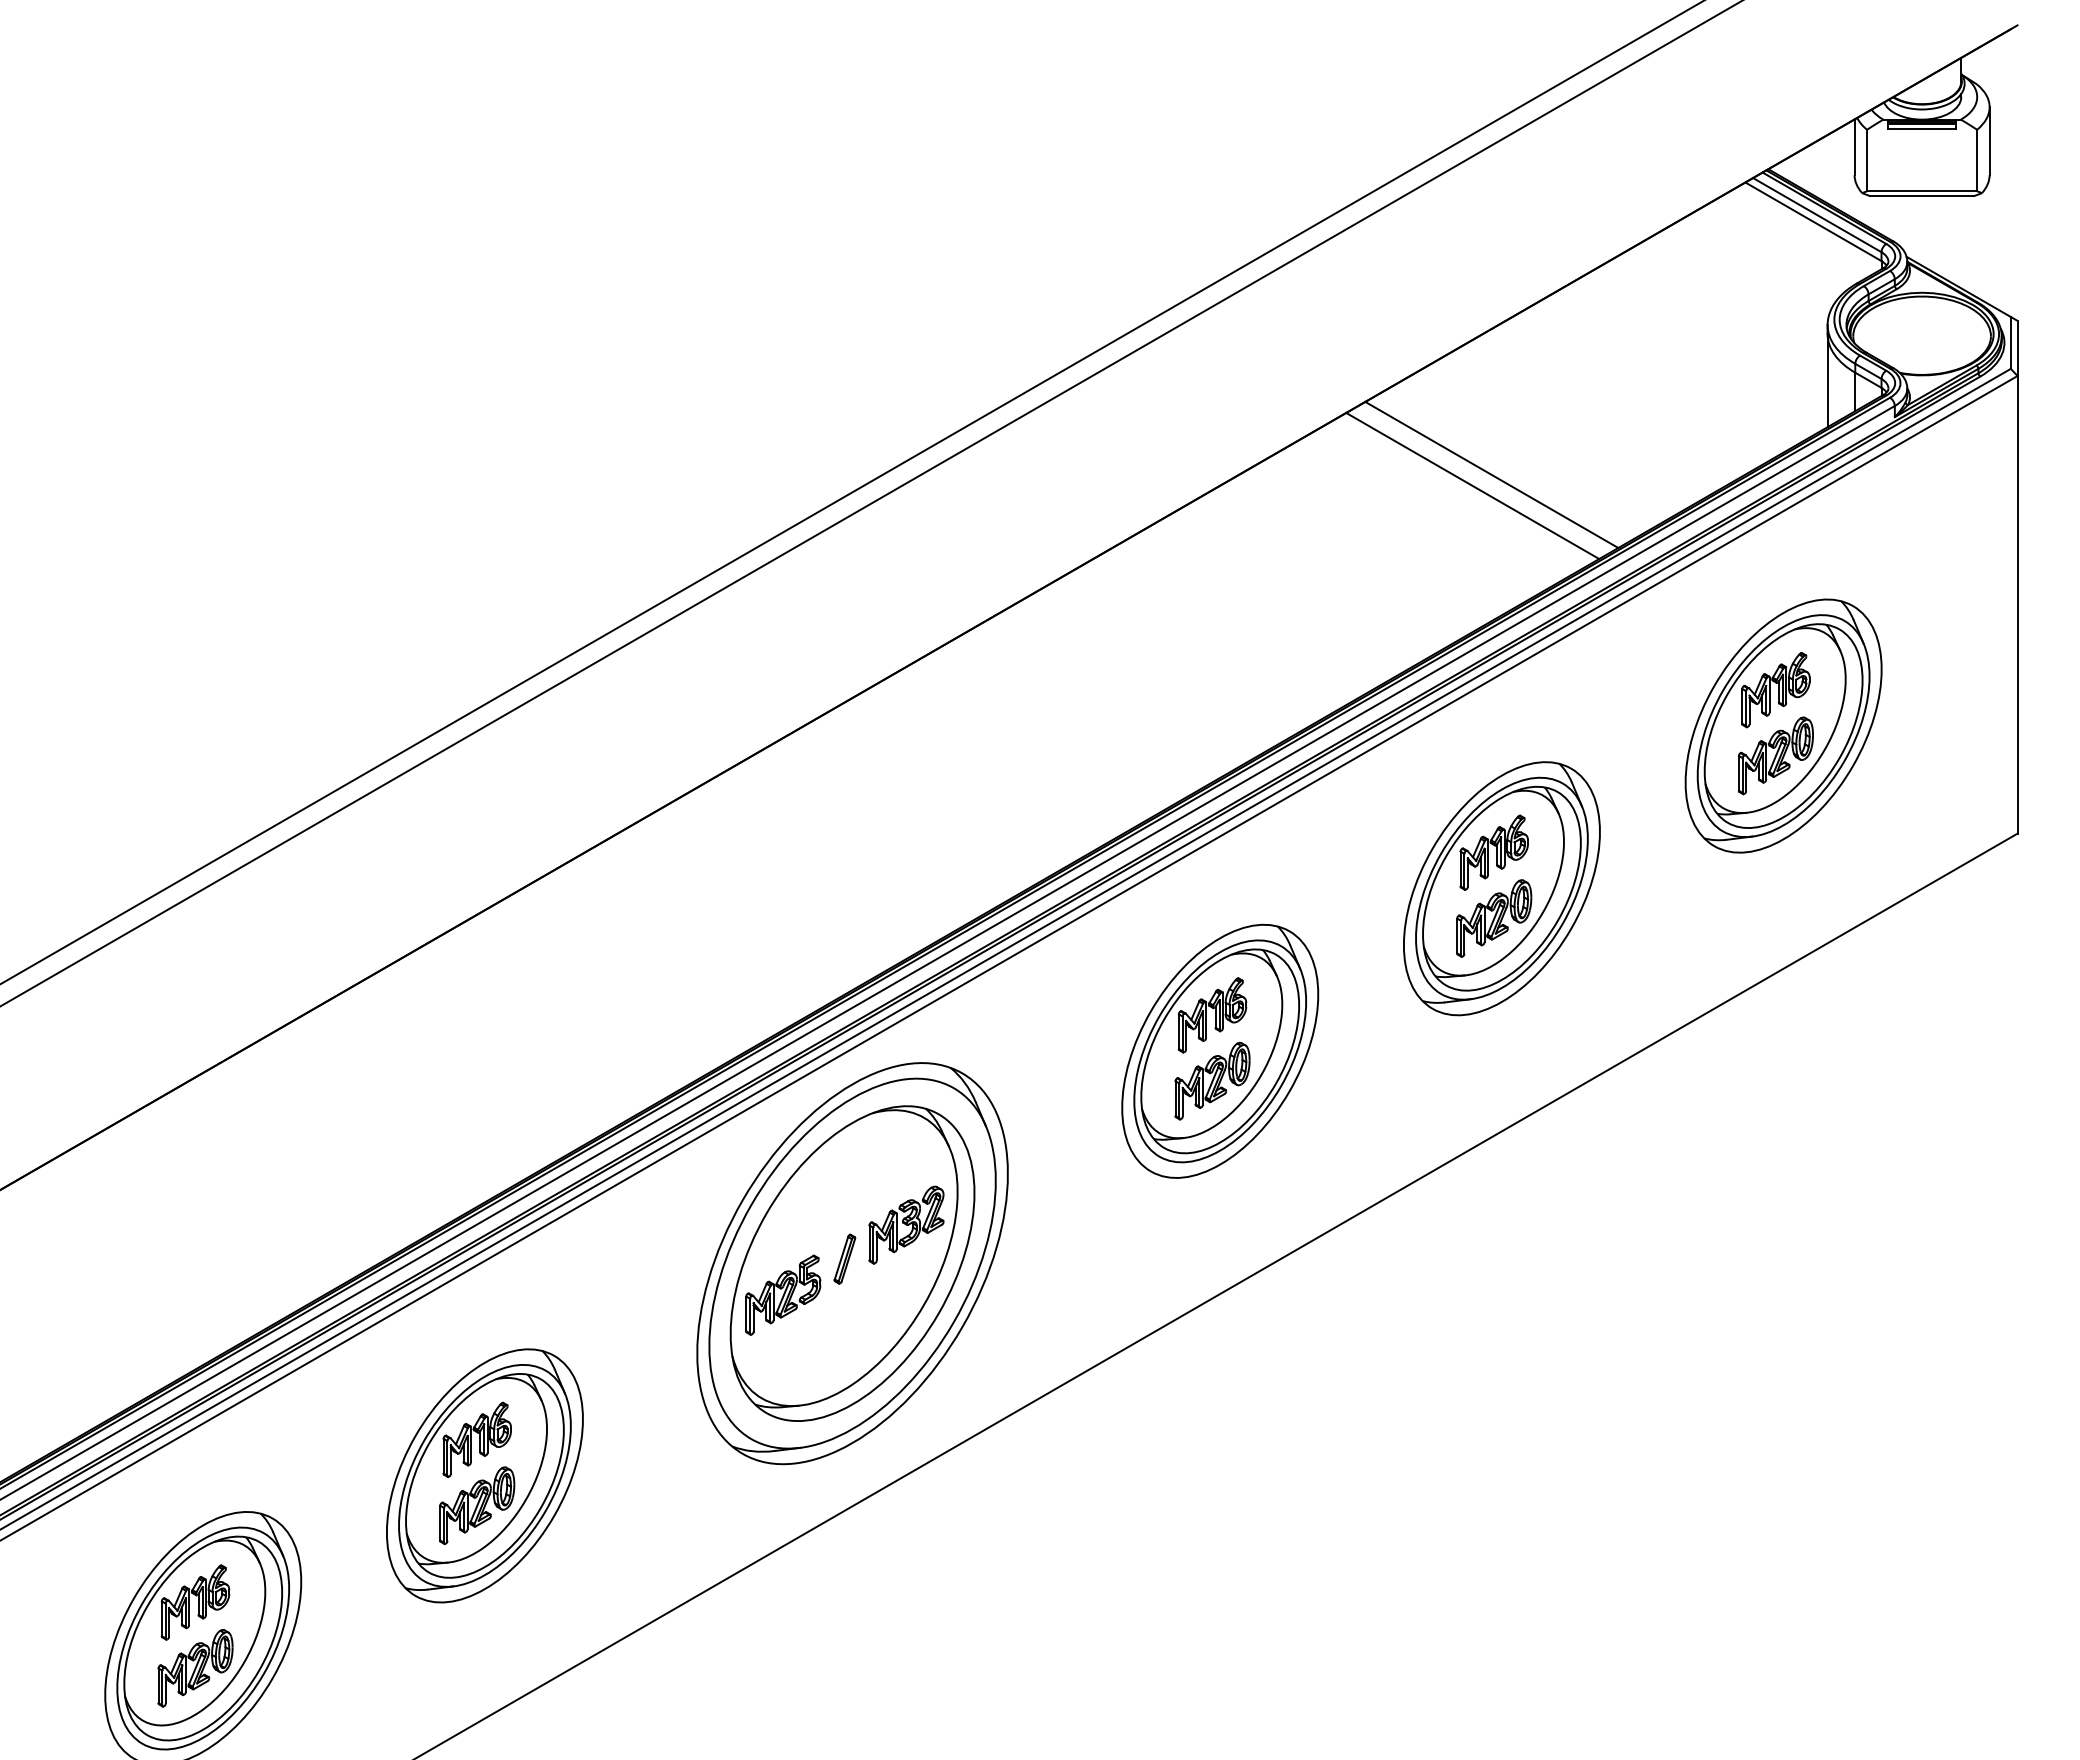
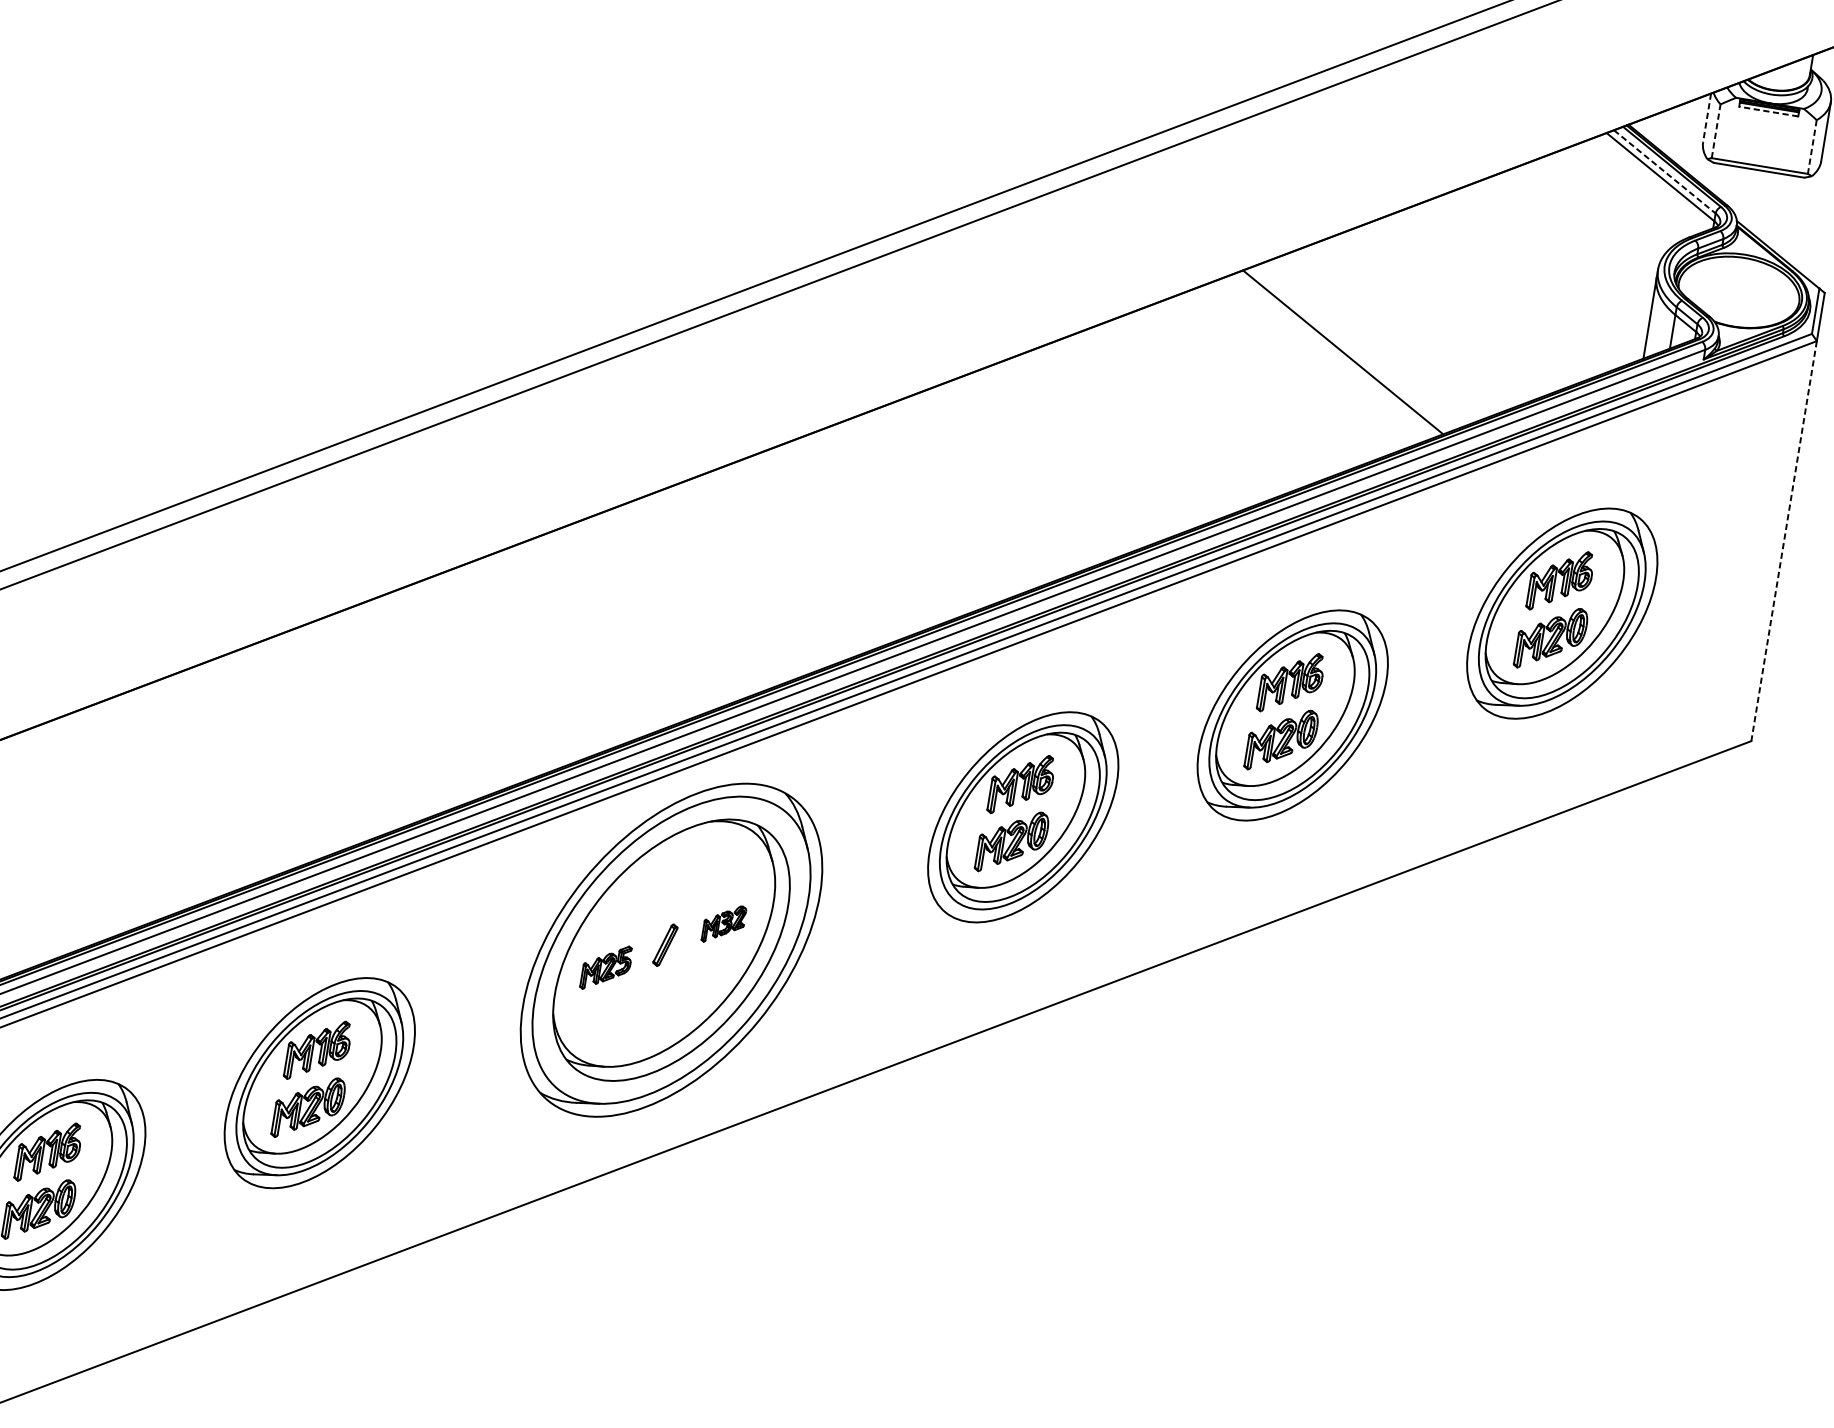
line: (1922, 129) -> (1769, 112), solid -> dashed
line: (1854, 147) -> (1707, 118), solid -> dashed
line: (1867, 160) -> (1716, 131), solid -> dashed
line: (1977, 160) -> (1812, 147), solid -> dashed
line: (1817, 215) -> (1664, 172), solid -> dashed
line: (1472, 485) -> (1324, 358), removed
line: (2017, 604) -> (1784, 540), solid -> dashed
part: (906, 1224) -> (724, 923), size x0.6
part: (783, 1294) -> (606, 967), size x0.7

